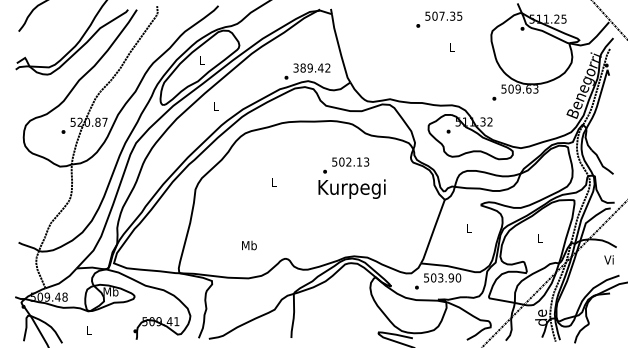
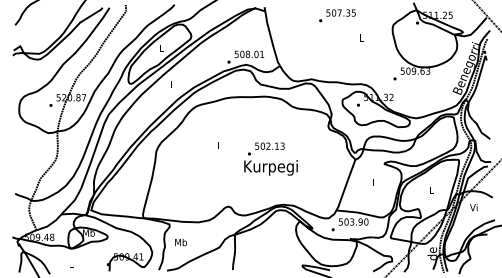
text: (439, 19) -> (337, 15), moved
text: (311, 67) -> (249, 53), 389.42 -> 508.01
text: (351, 177) -> (270, 158), moved
text: (249, 245) -> (181, 242), moved
text: (608, 259) -> (473, 207), moved

